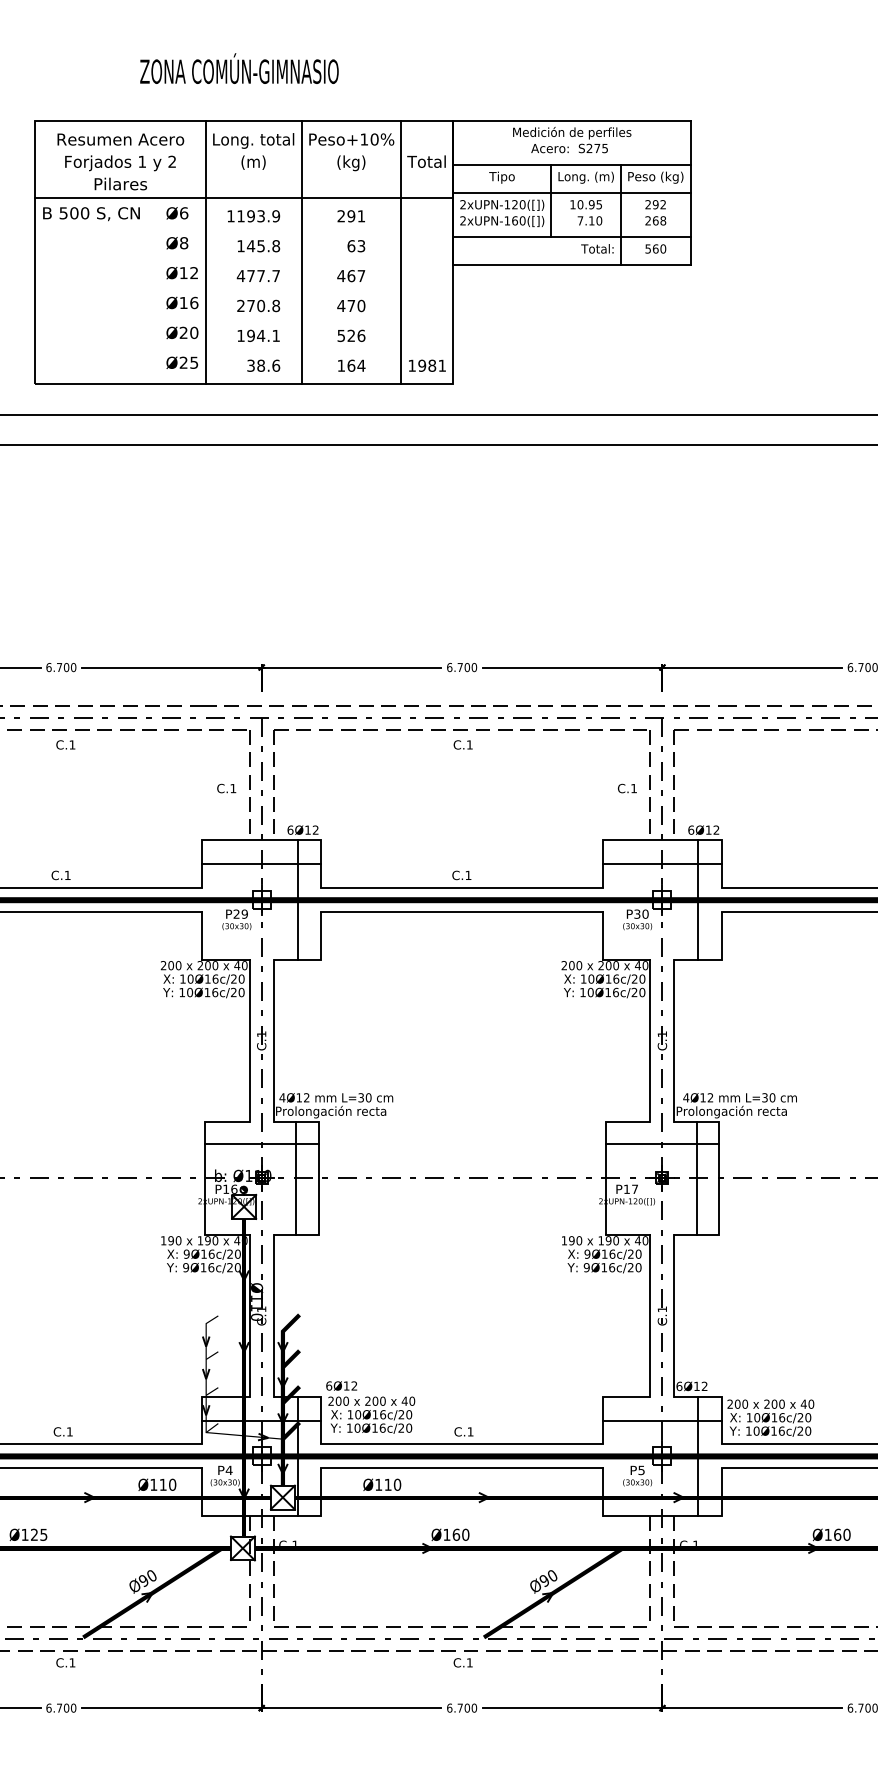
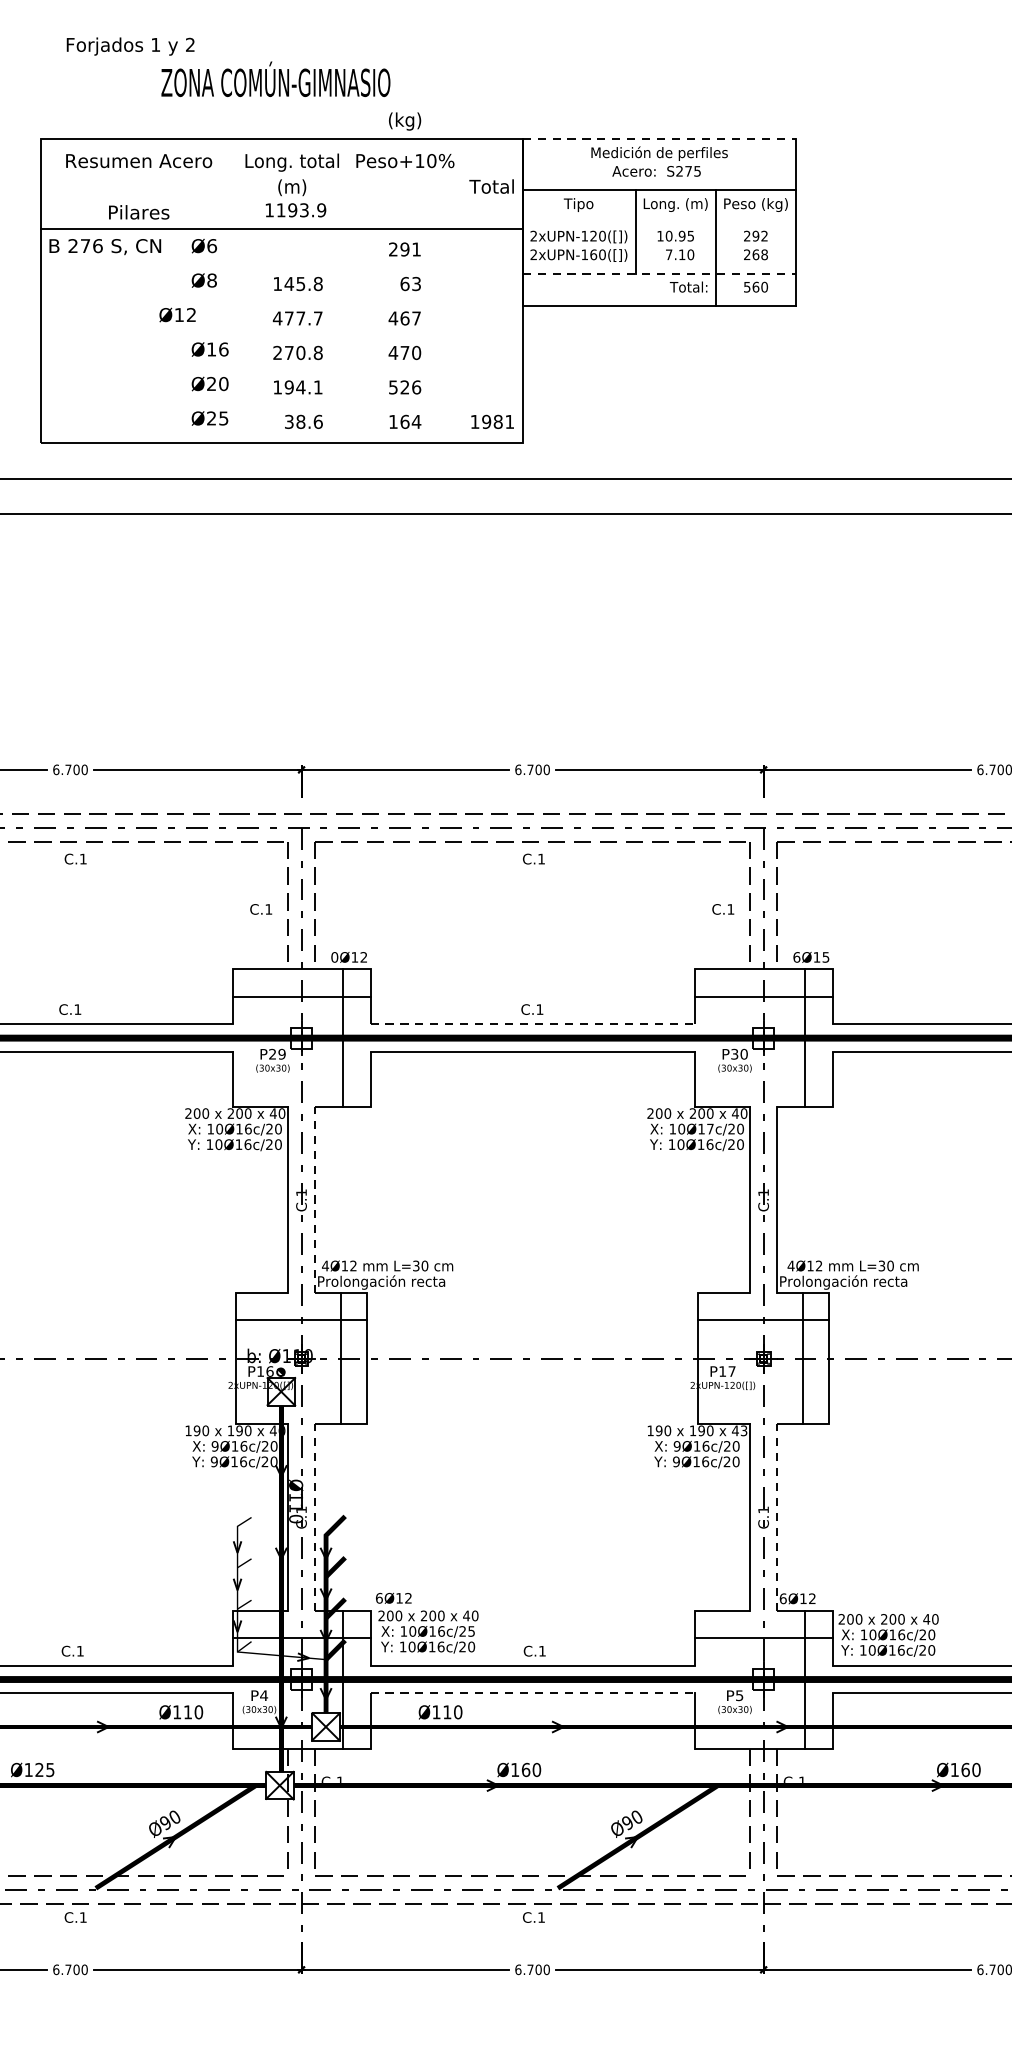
line: (571, 120) -> (658, 139), solid -> dashed
text: (120, 163) -> (130, 46), moved
text: (351, 163) -> (405, 121), moved
line: (571, 192) -> (658, 222), removed
text: (74, 213) -> (85, 246), 500 -> 276
text: (253, 216) -> (295, 210), moved
line: (571, 237) -> (658, 273), solid -> dashed
line: (205, 251) -> (236, 290), removed
line: (301, 251) -> (347, 290), removed
line: (401, 251) -> (462, 290), removed
text: (181, 273) -> (176, 315), moved
text: (290, 829) -> (334, 956), 6Ø12 -> 0Ø12
text: (716, 829) -> (825, 956), 6Ø12 -> 6Ø15
line: (462, 888) -> (533, 1024), solid -> dashed
text: (616, 978) -> (710, 1128), 10Ø16c/20 -> 10Ø17c/20
line: (273, 1040) -> (315, 1199), solid -> dashed
text: (645, 1240) -> (744, 1430), 40 -> 43
line: (273, 1315) -> (315, 1517), solid -> dashed
line: (674, 1315) -> (777, 1517), solid -> dashed
text: (409, 1414) -> (471, 1631), 10Ø16c/20 -> 10Ø16c/25
line: (462, 1468) -> (533, 1693), solid -> dashed

